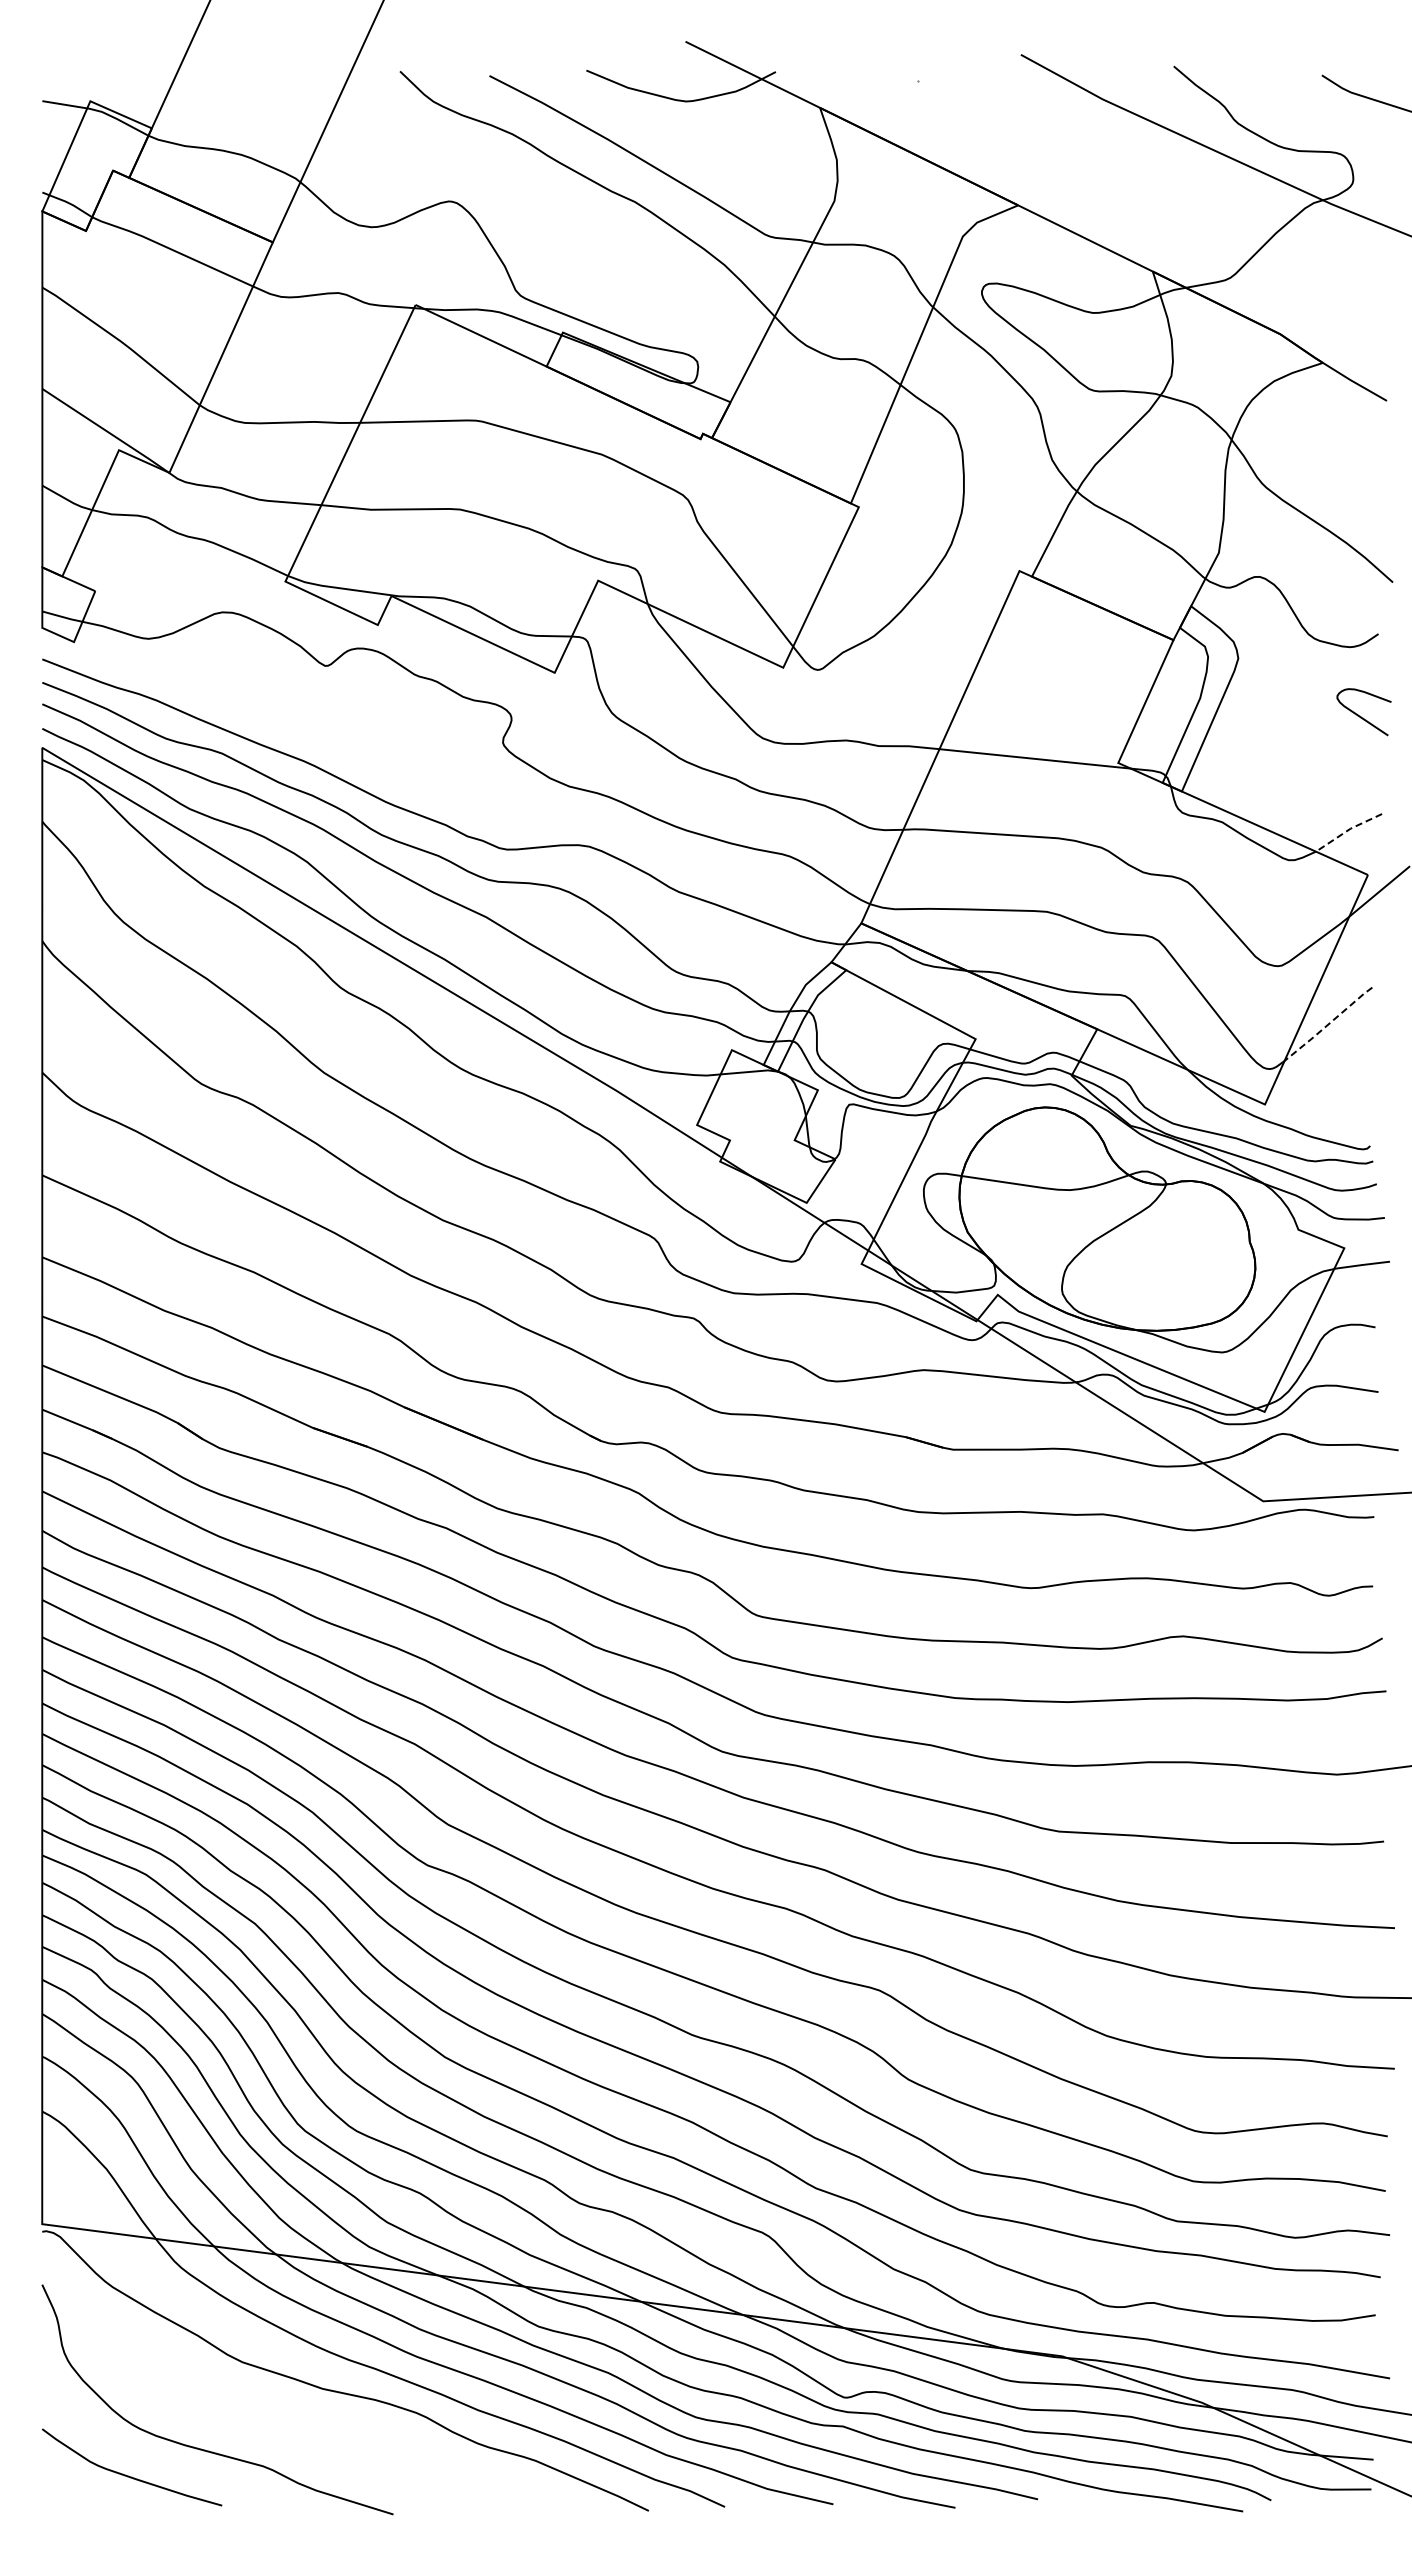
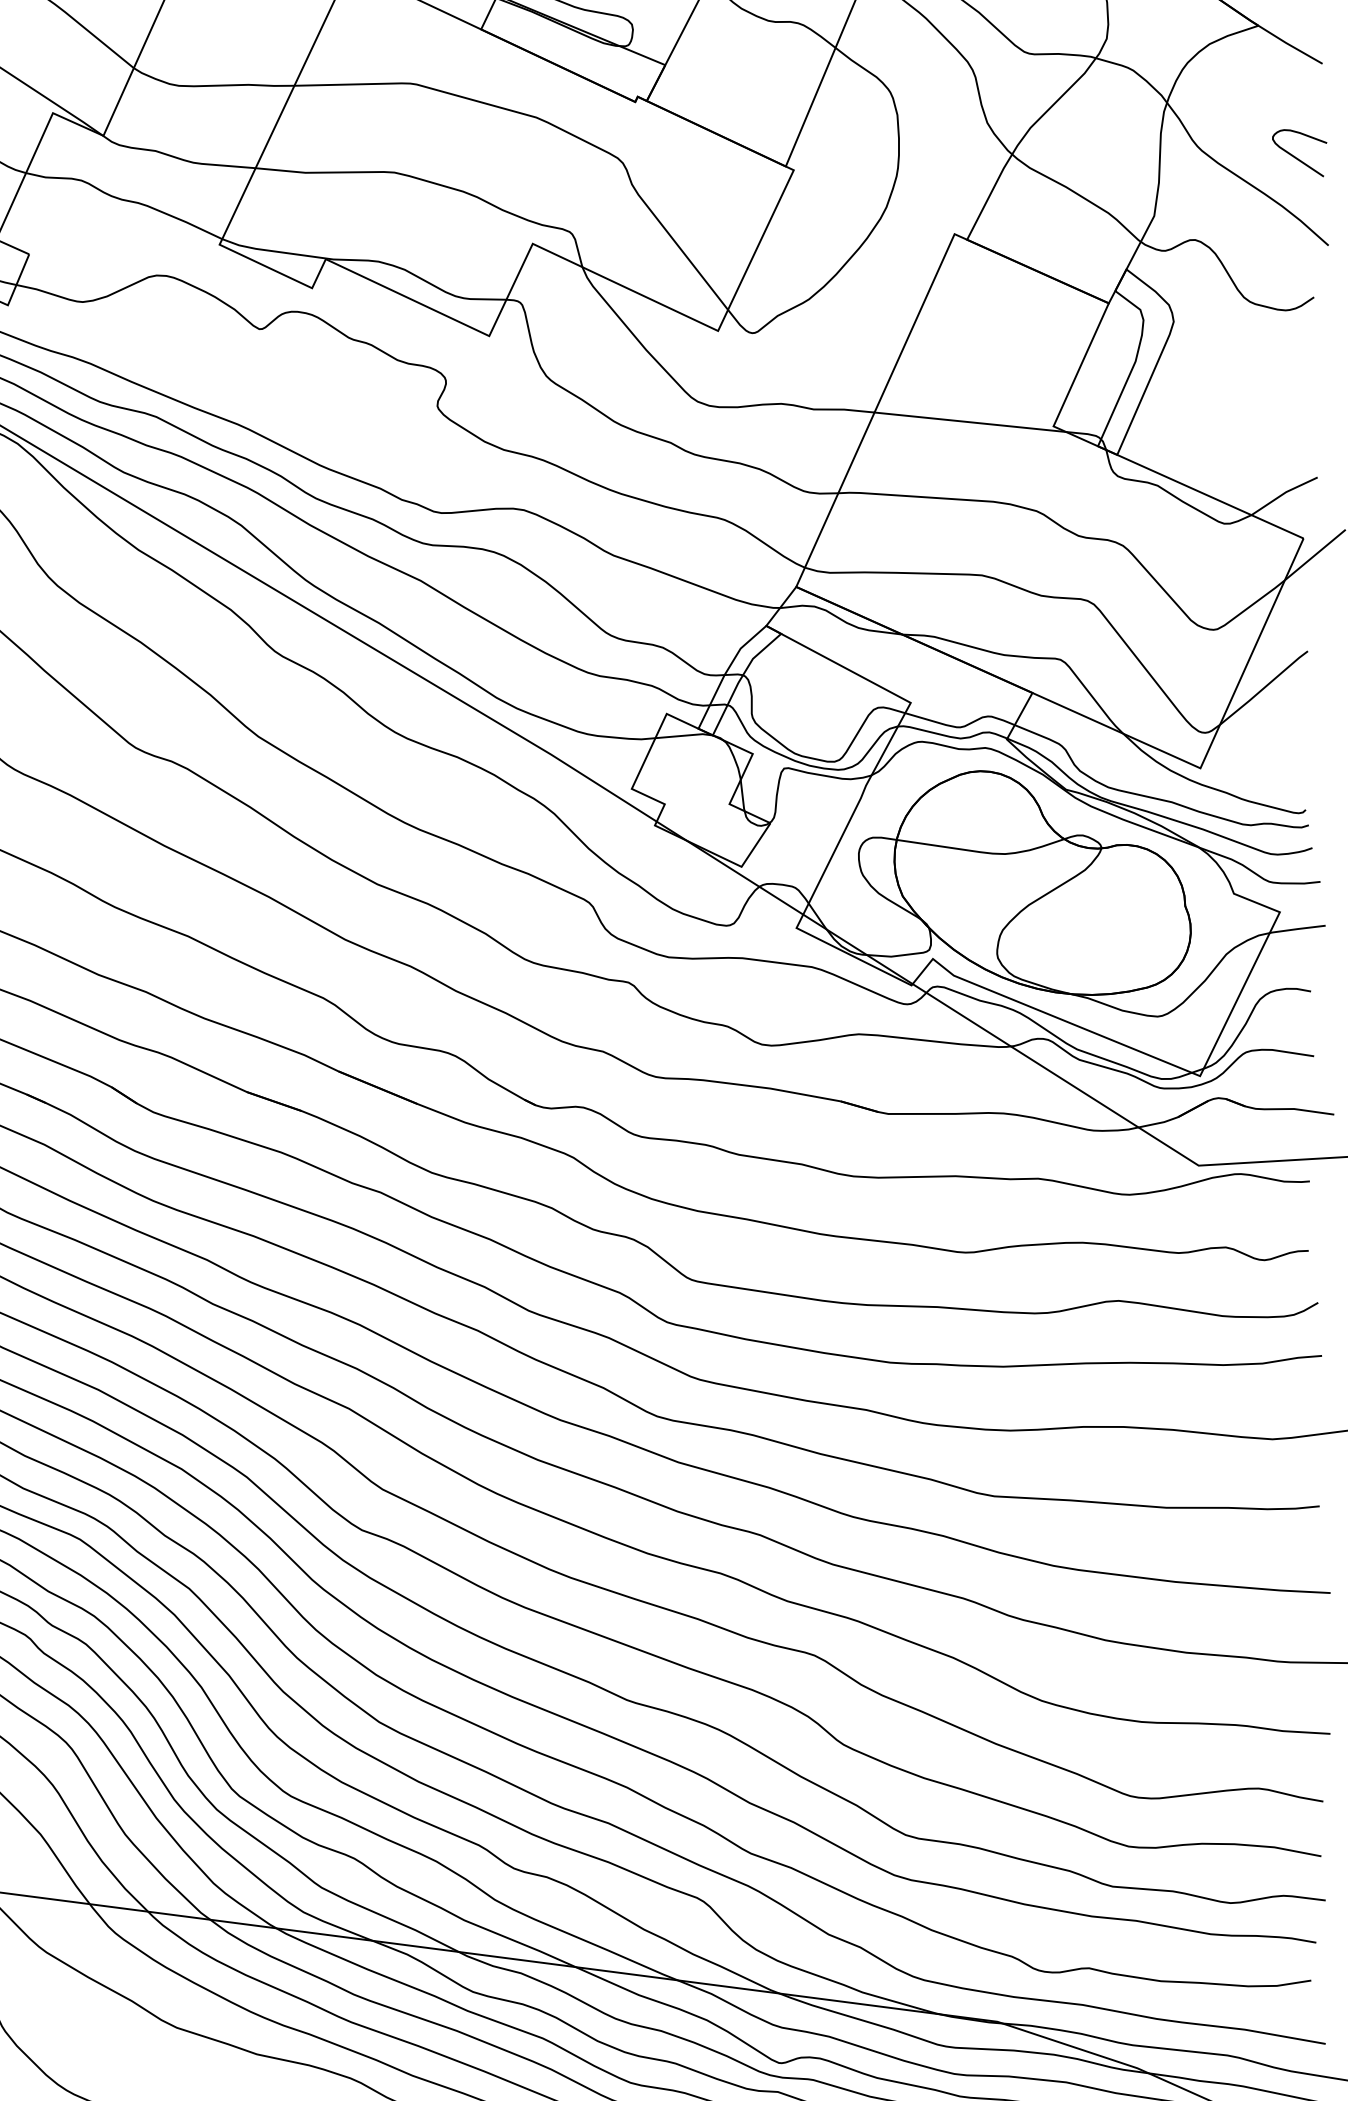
curve: (1361, 716) -> (1297, 157), moved
line: (1348, 830) -> (1284, 493), dashed -> solid
line: (1328, 1024) -> (1264, 688), dashed -> solid

